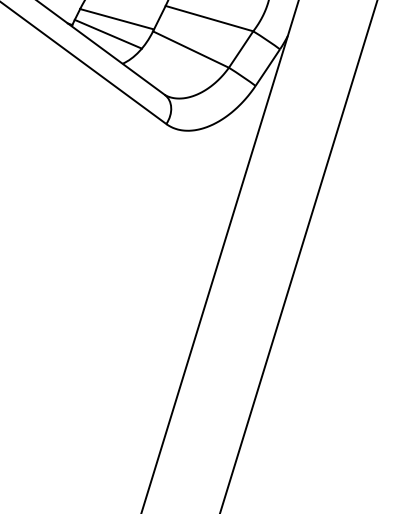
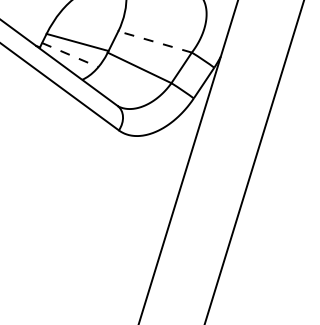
line: (209, 18) -> (155, 41), solid -> dashed
line: (108, 34) -> (70, 55), solid -> dashed

